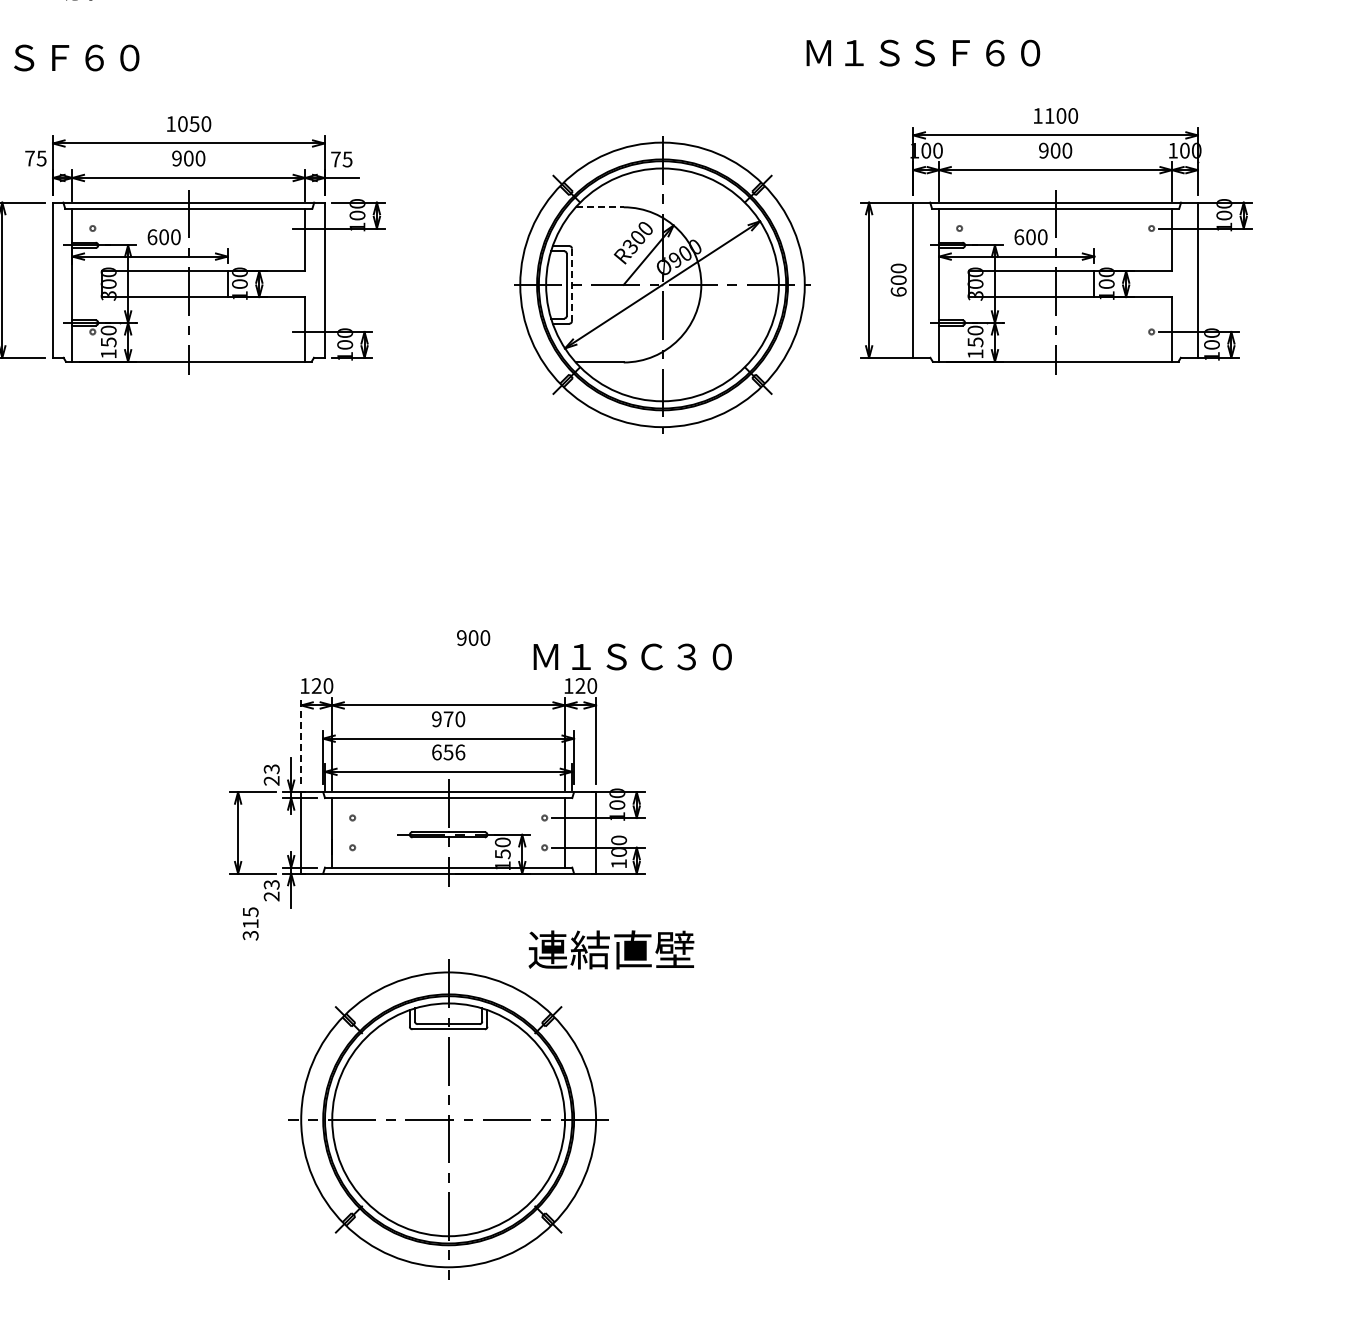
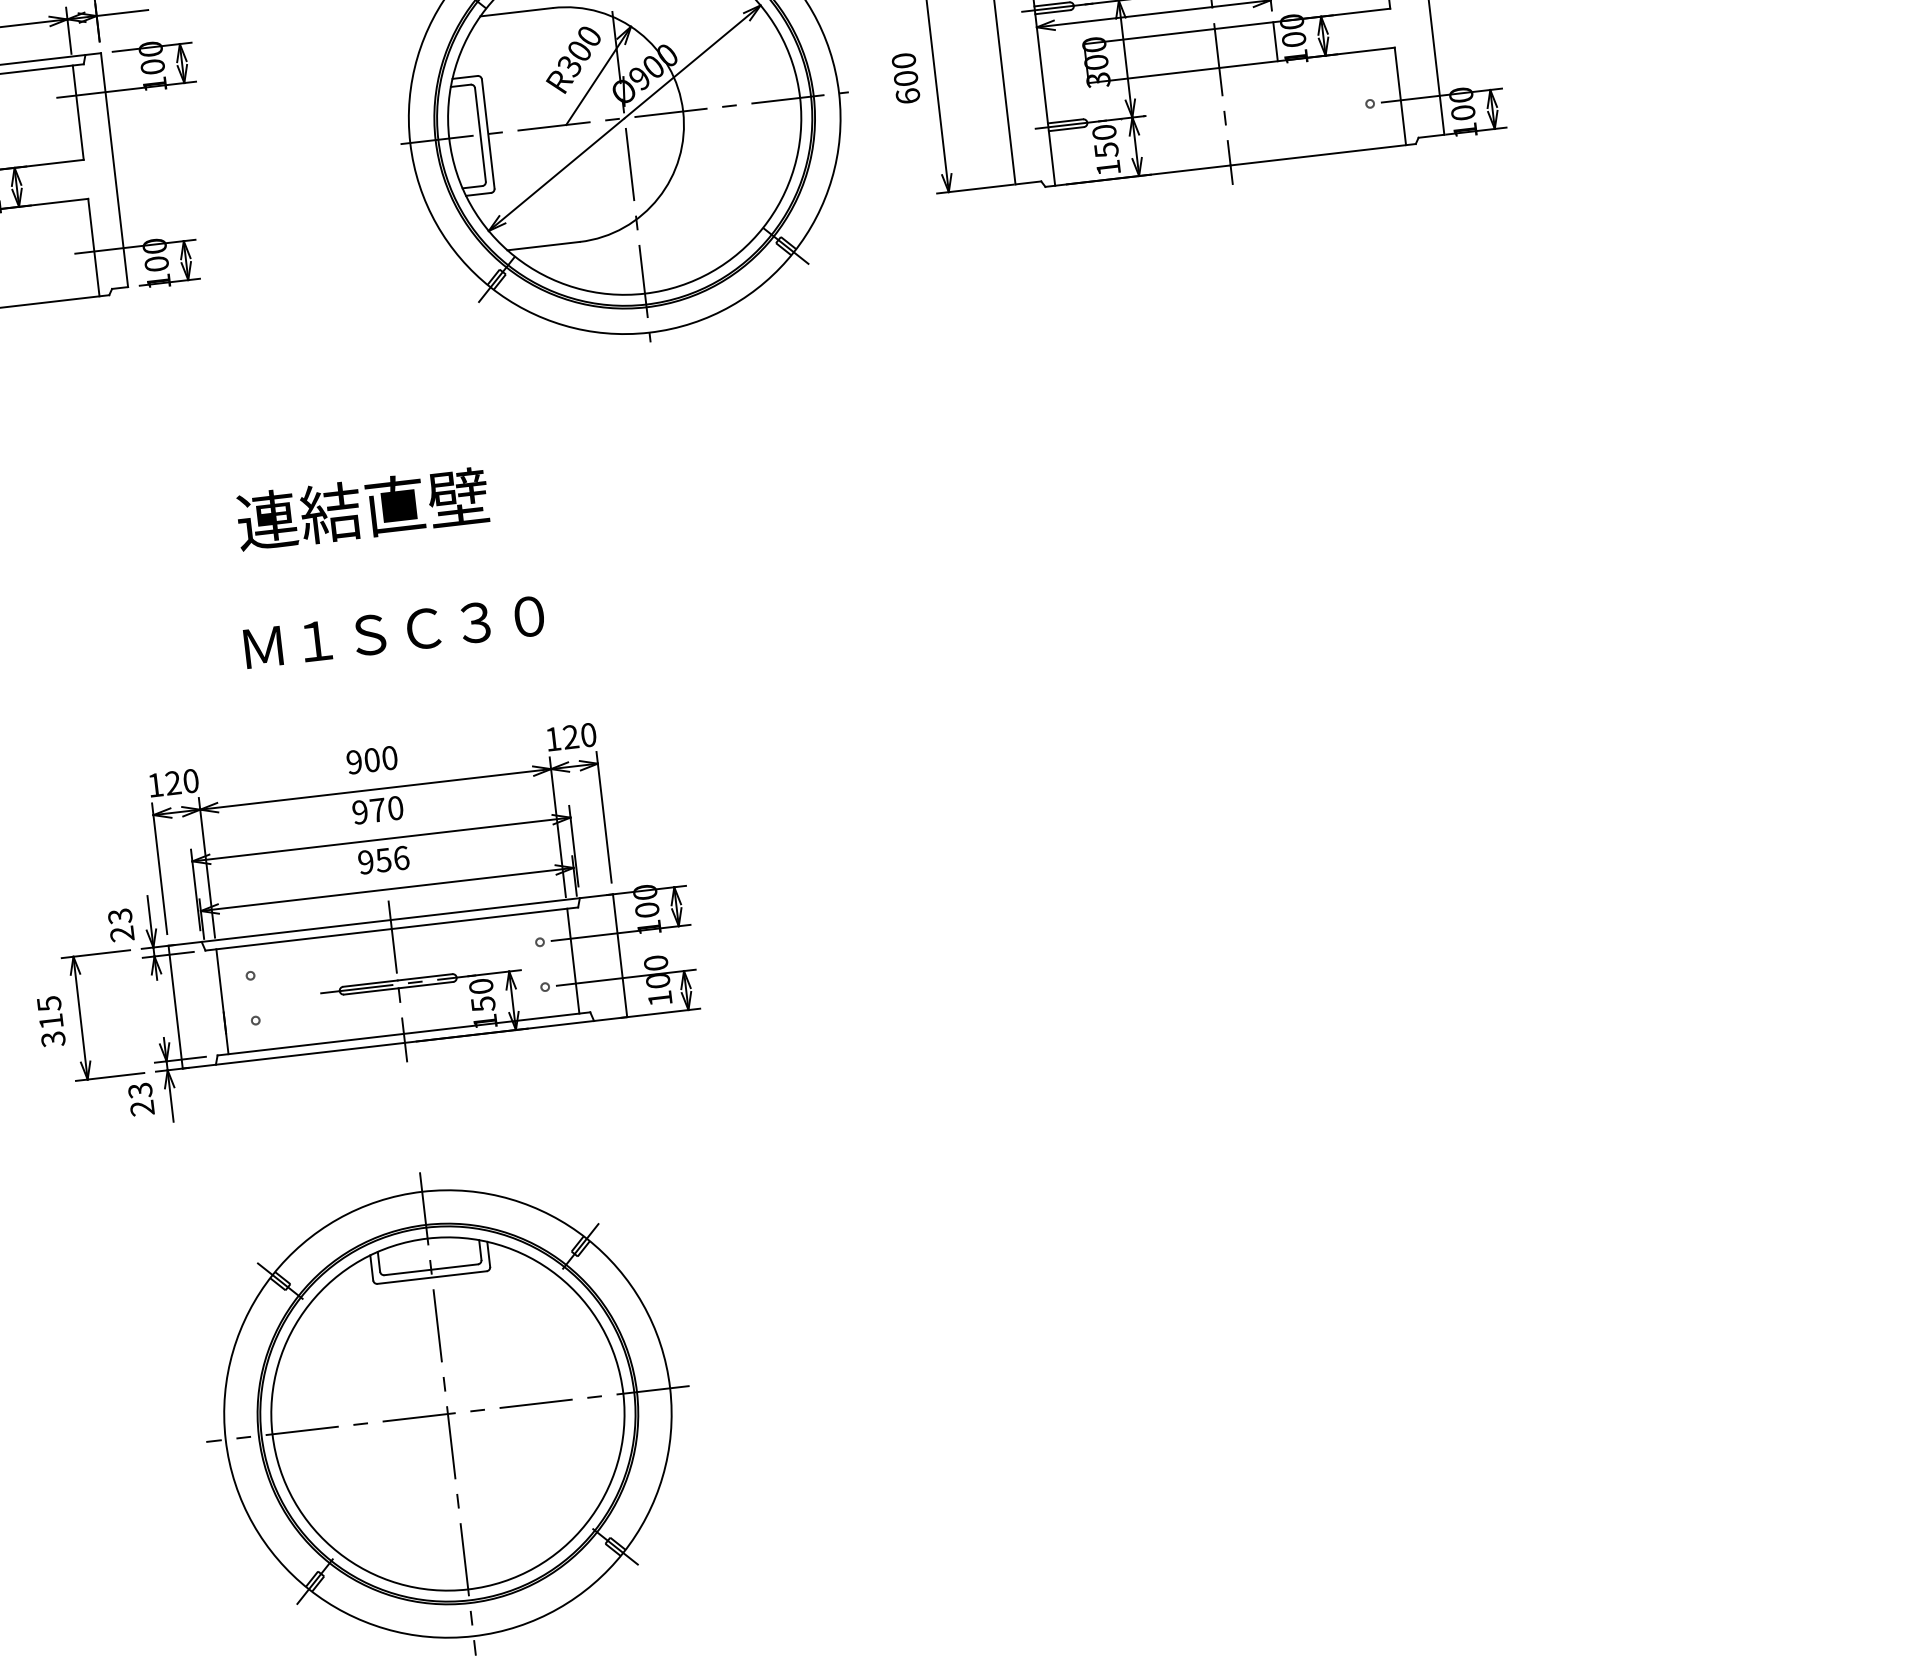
line: (599, 207) -> (516, 12), dashed -> solid
text: (898, 279) -> (905, 77), moved
line: (572, 285) -> (489, 134), dashed -> solid
text: (473, 637) -> (371, 759), moved
text: (632, 656) -> (393, 631), moved
line: (301, 740) -> (159, 867), dashed -> solid
text: (436, 752) -> (365, 862), 656 -> 956
text: (250, 923) -> (50, 1021), moved
text: (611, 949) -> (362, 508), moved

